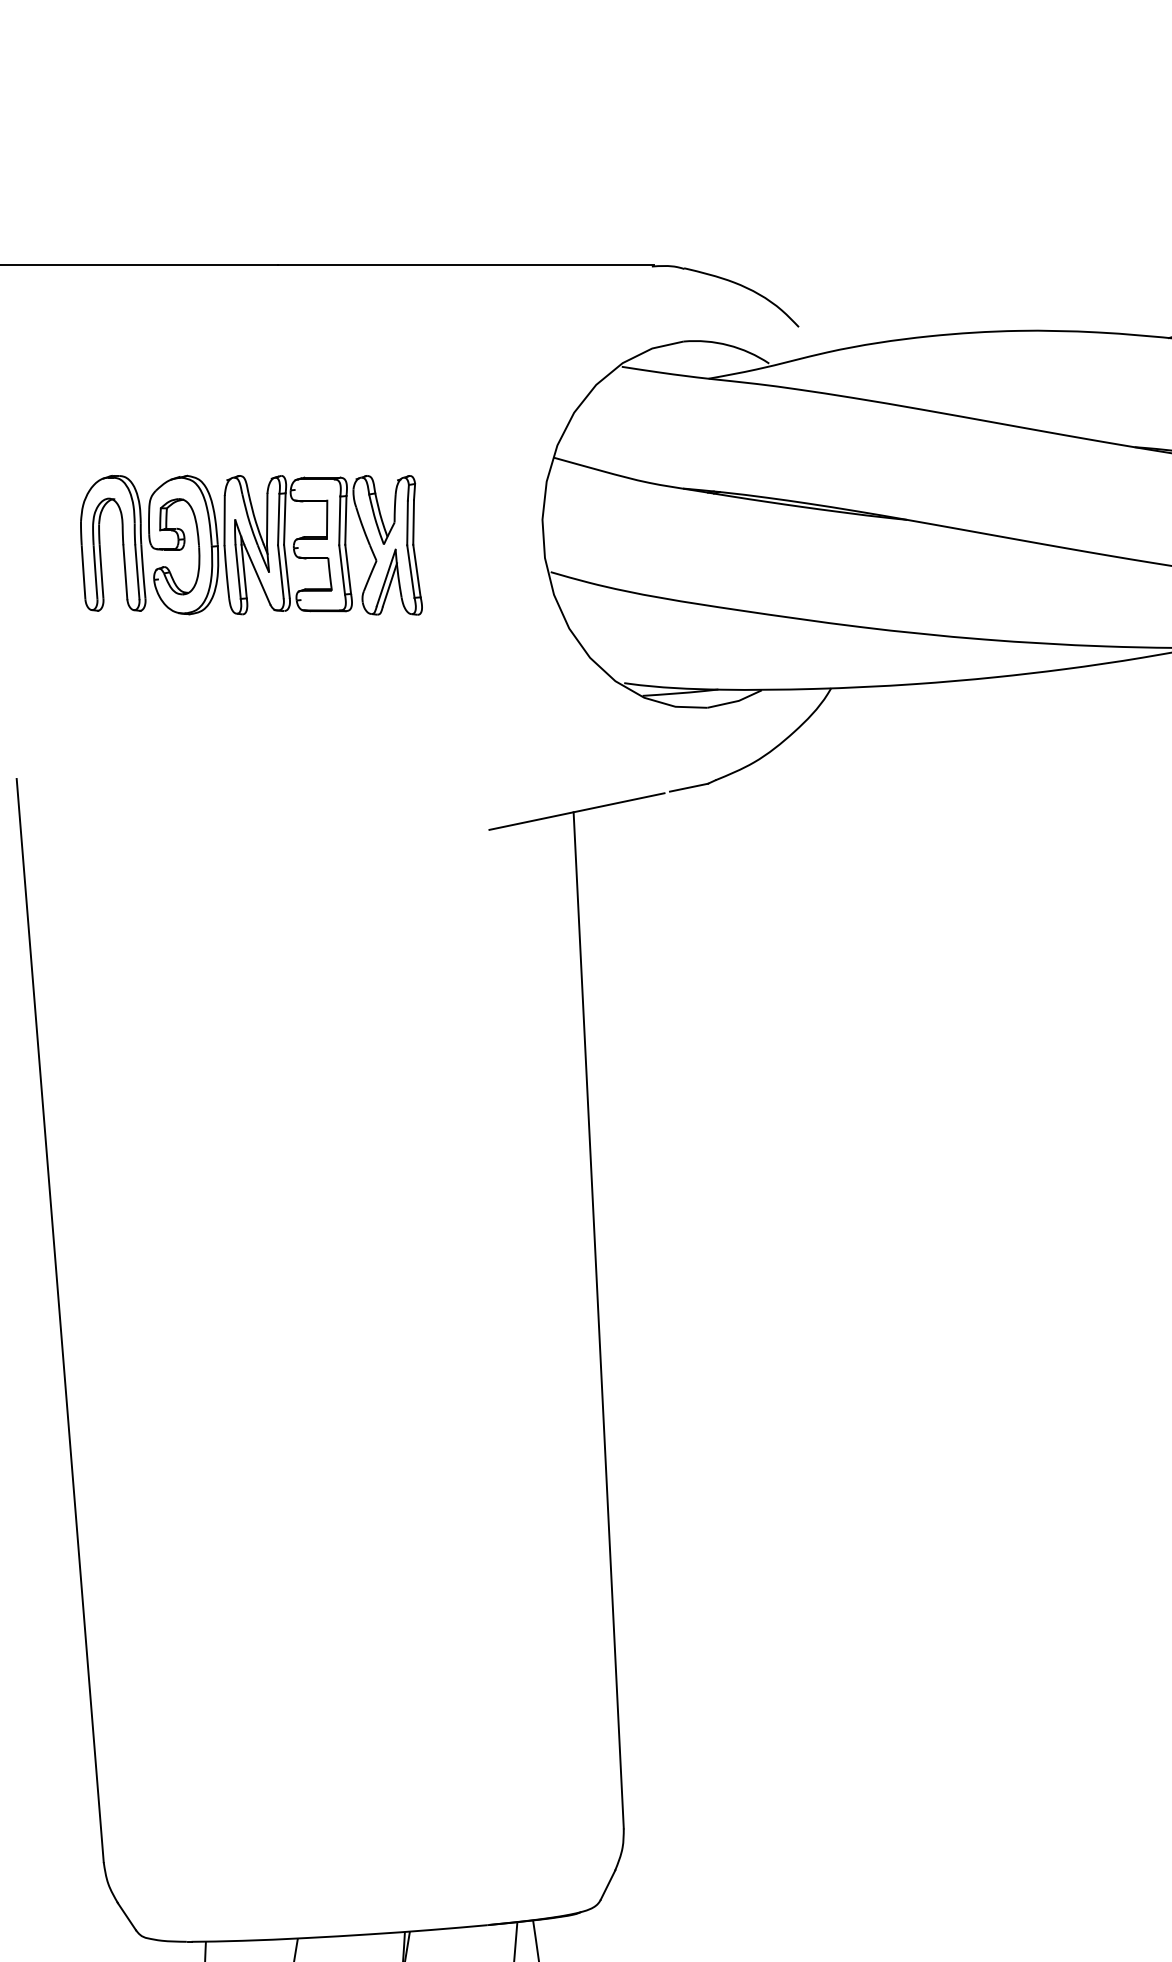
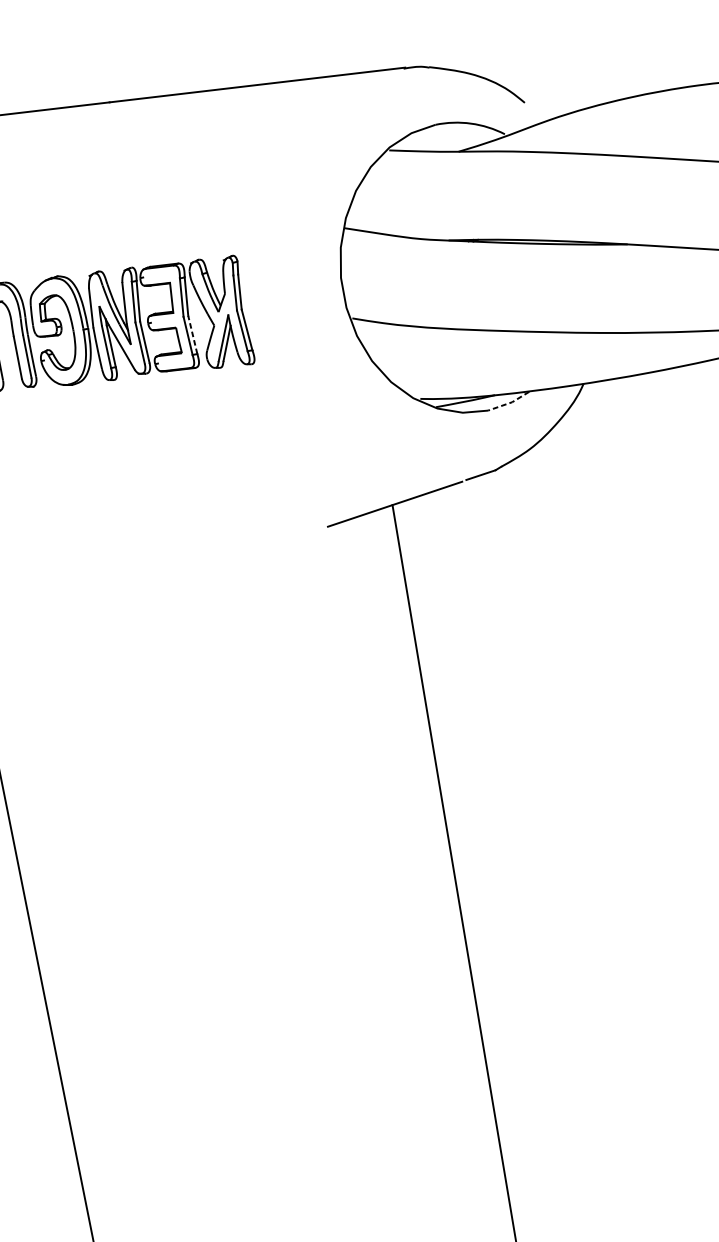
line: (348, 569) -> (193, 335), solid -> dashed
line: (736, 701) -> (510, 402), solid -> dashed

